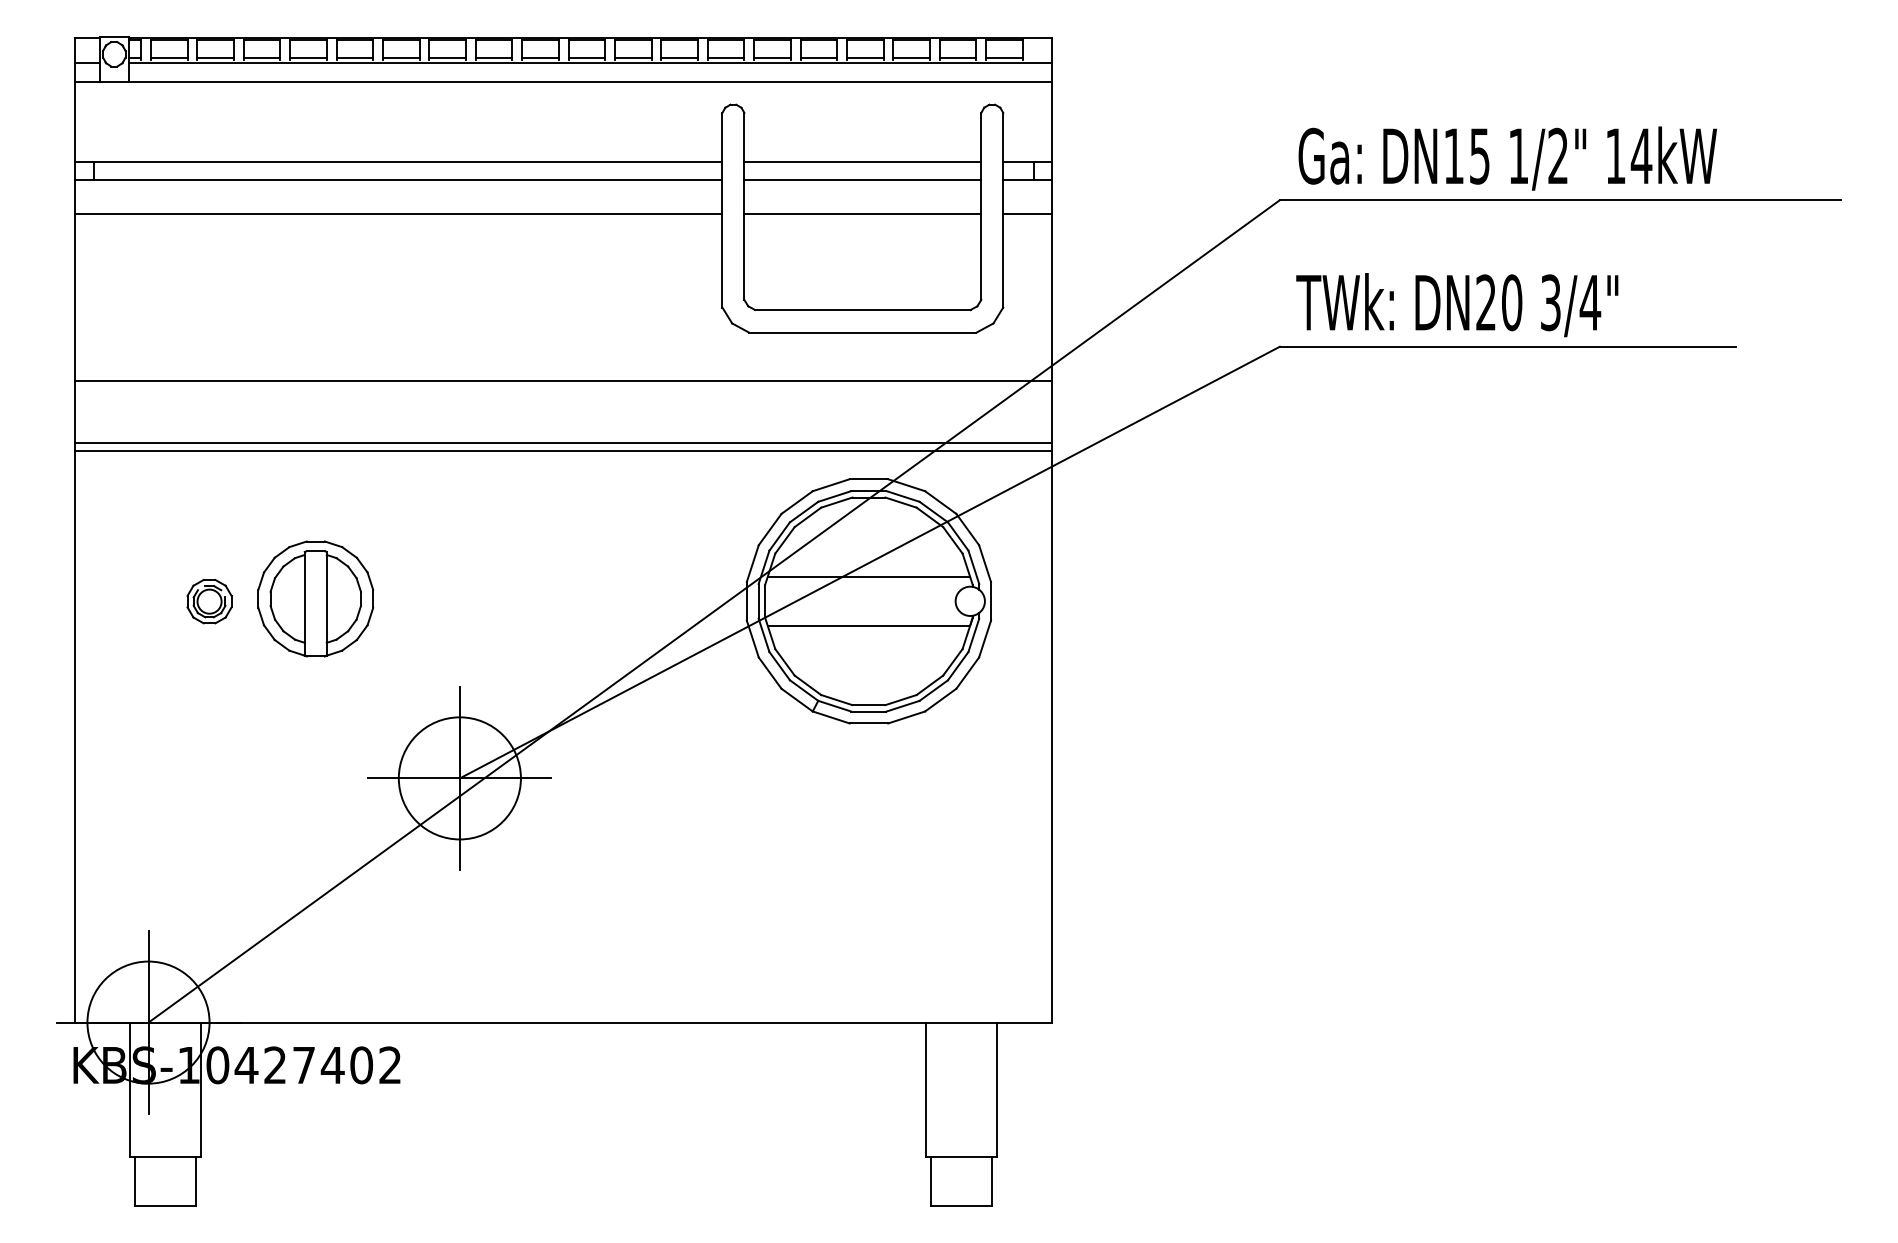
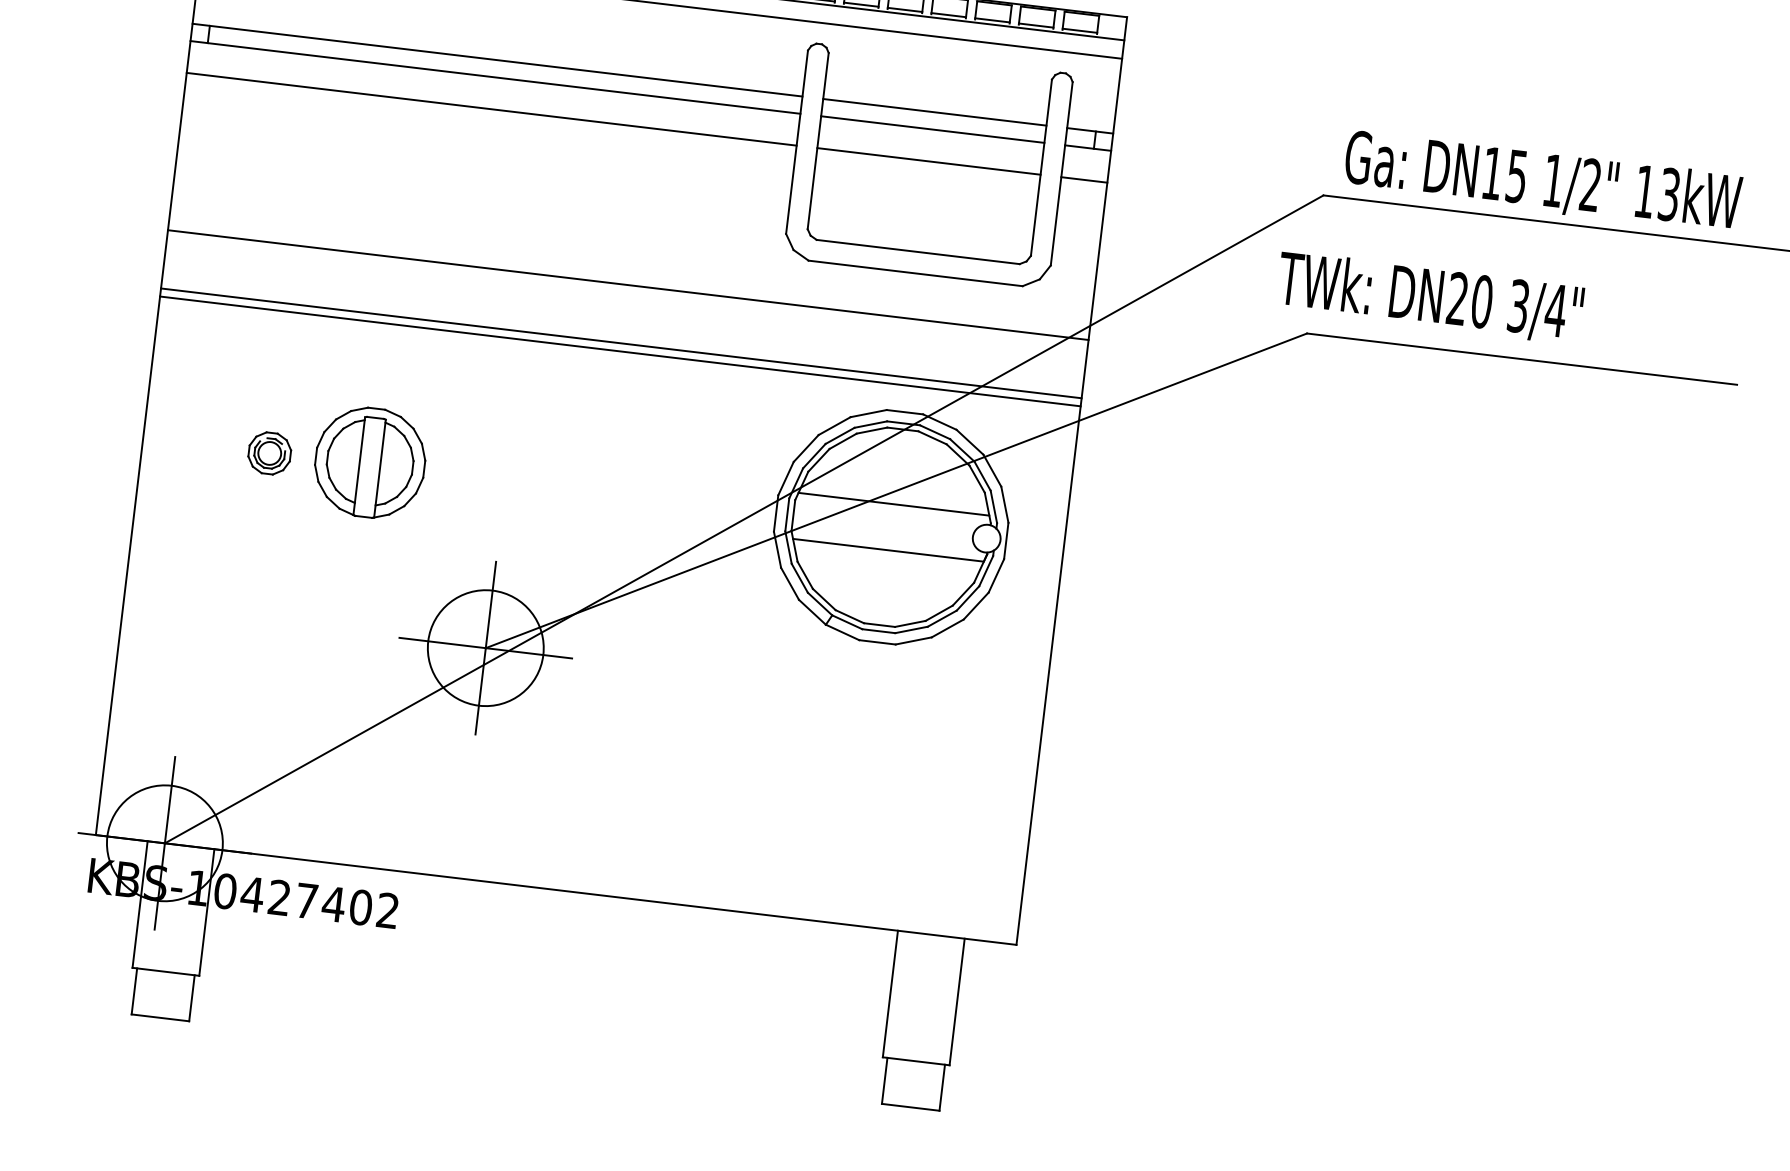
text: (1641, 155) -> (1669, 193), 14kW -> 13kW
text: (1457, 305) -> (1430, 298), moved

